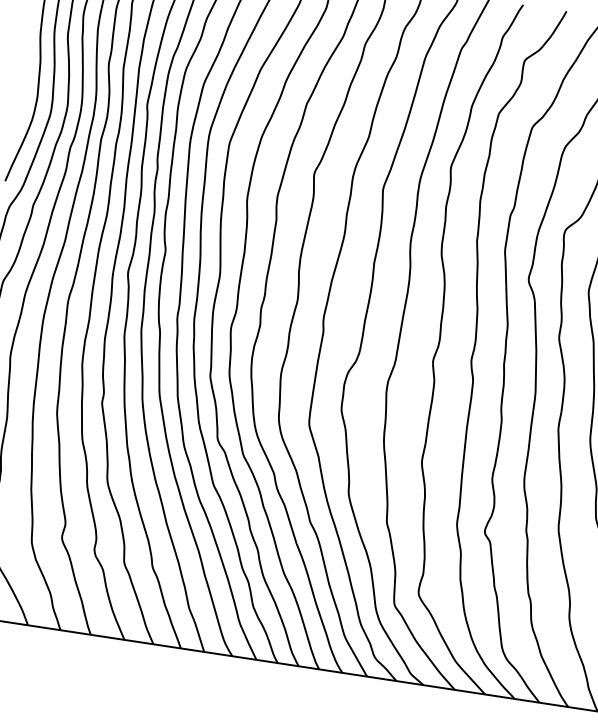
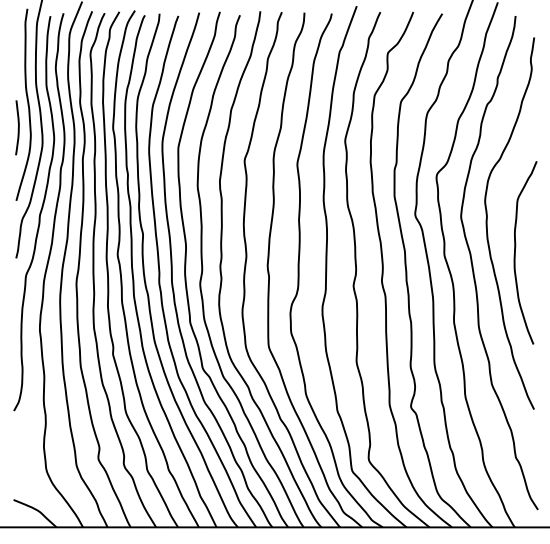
curve: (22, 84) -> (18, 127), added

